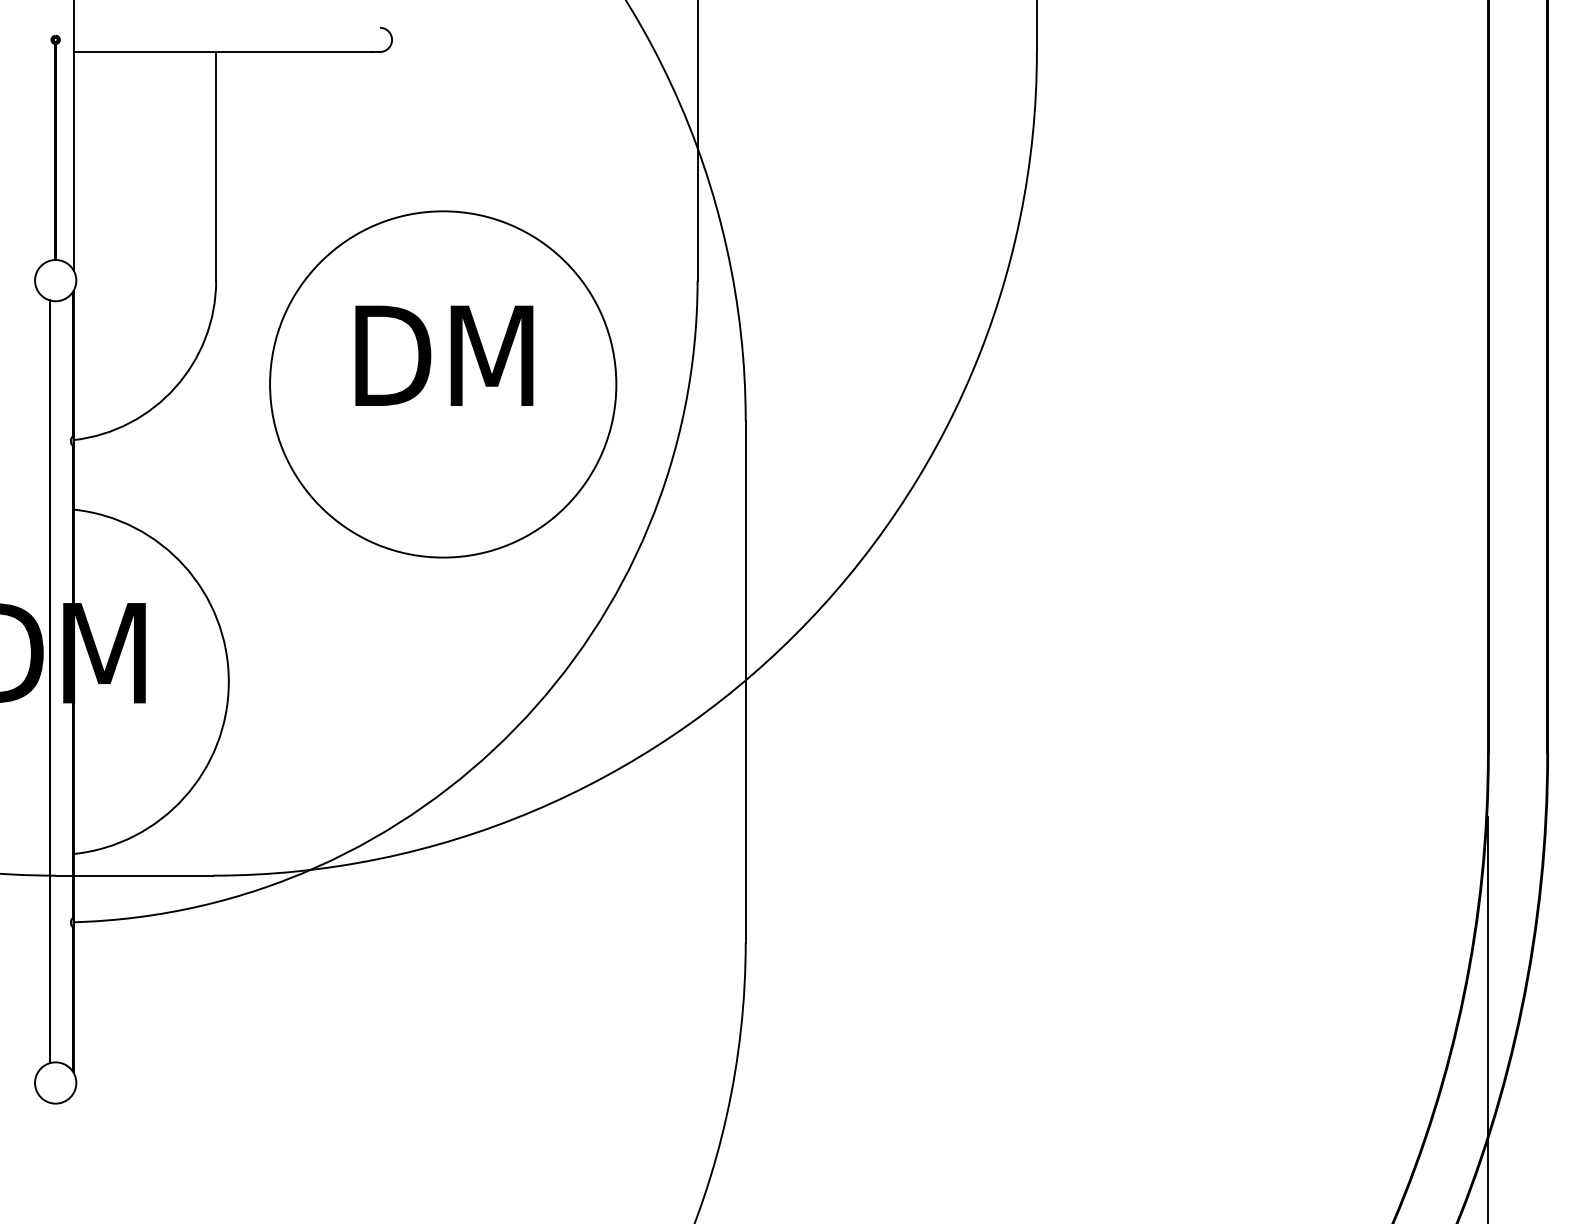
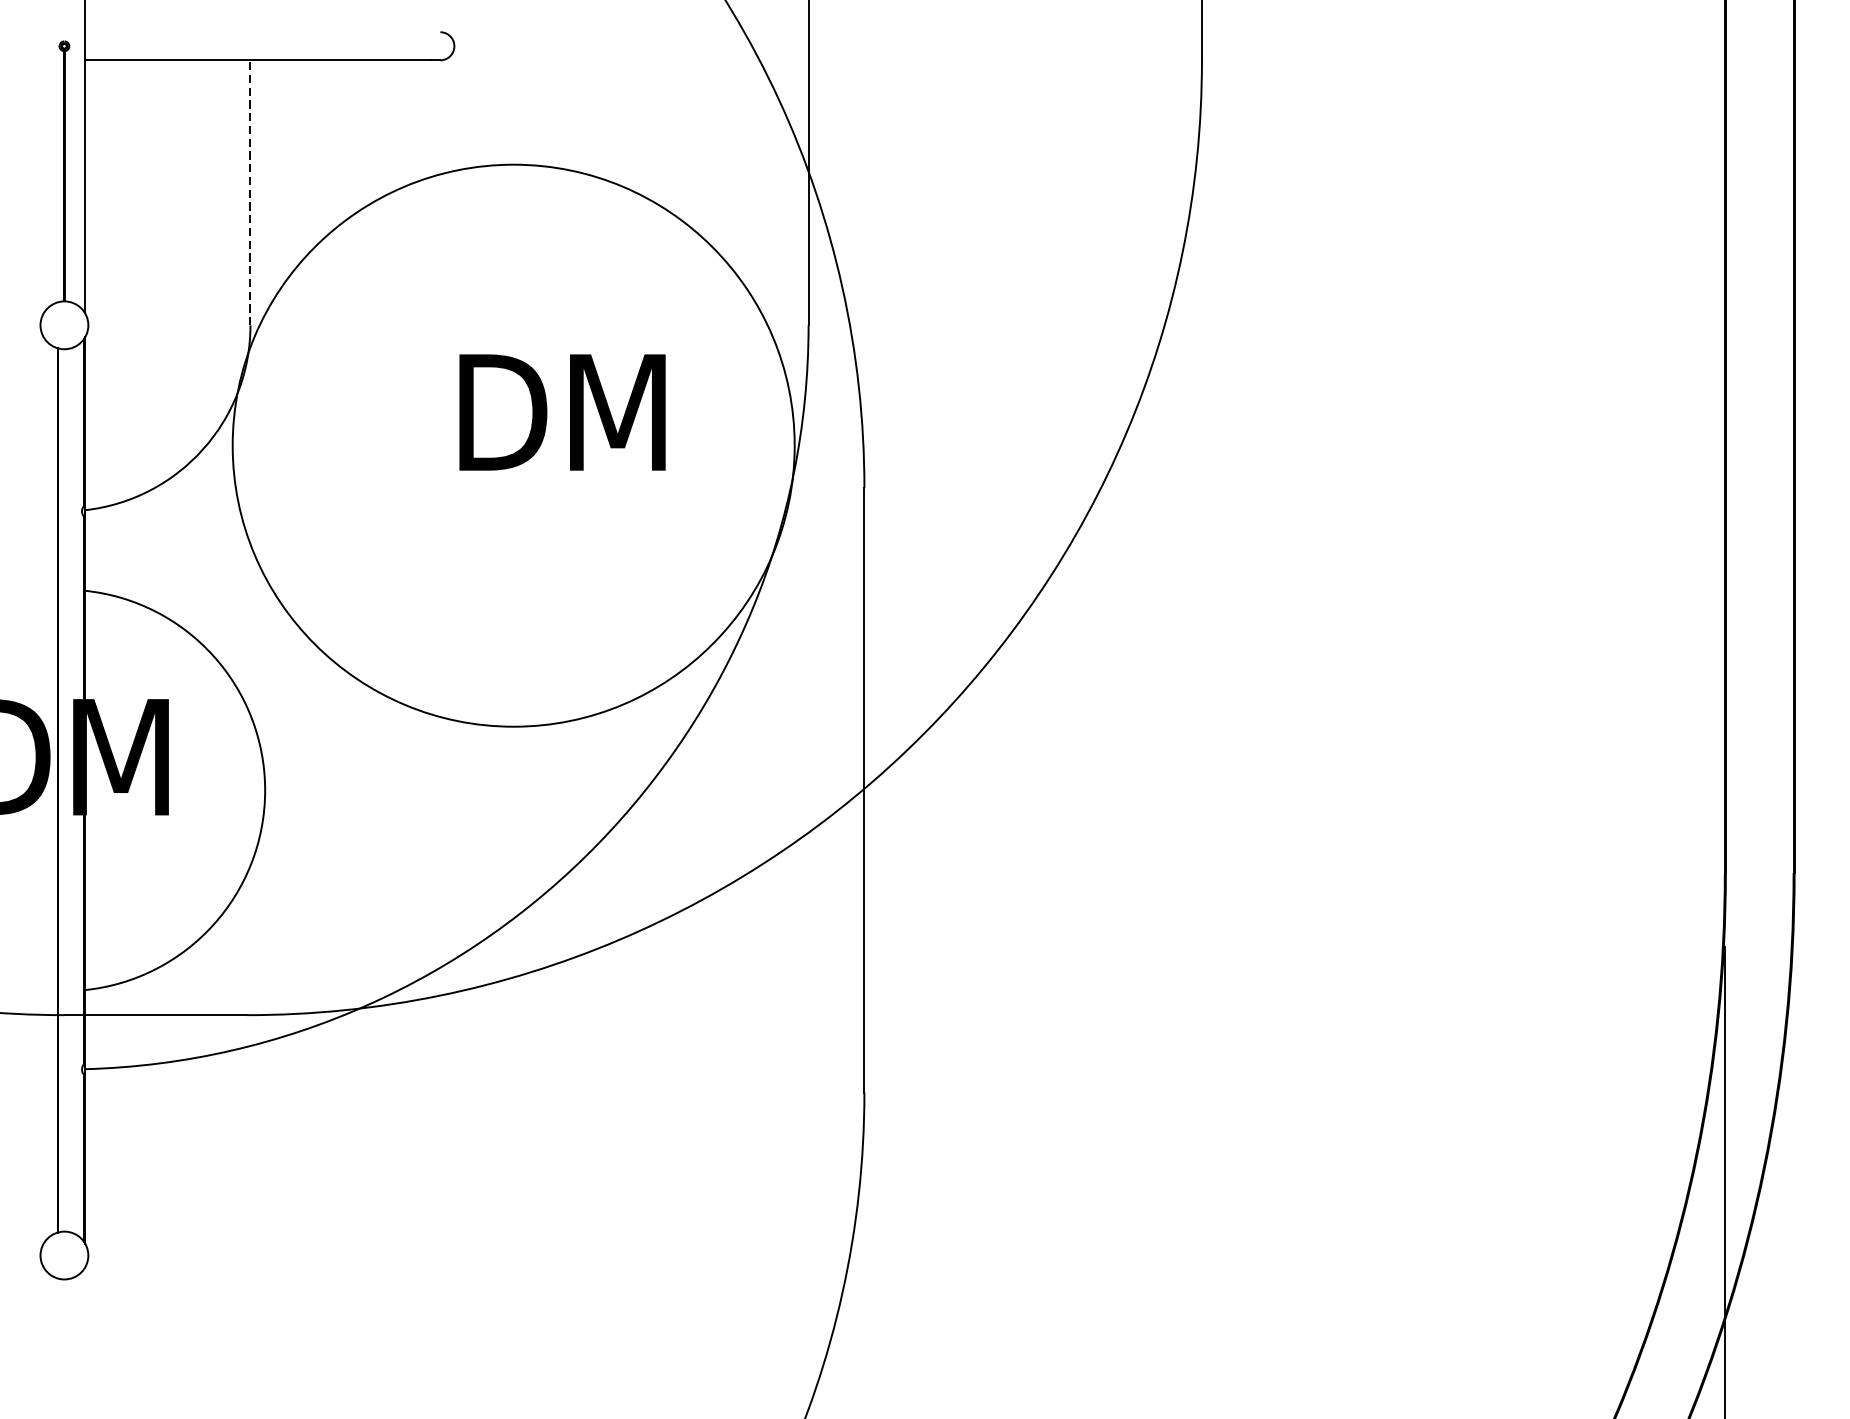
line: (216, 165) -> (250, 191), solid -> dashed
text: (444, 355) -> (562, 412), moved
circle: (443, 384) -> (514, 445), size x1.4

